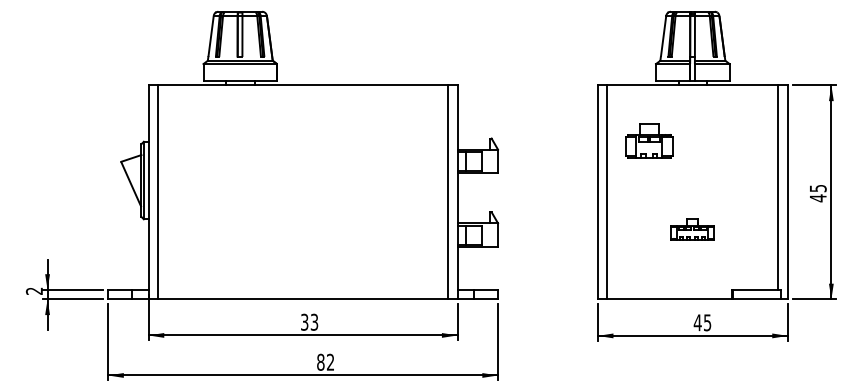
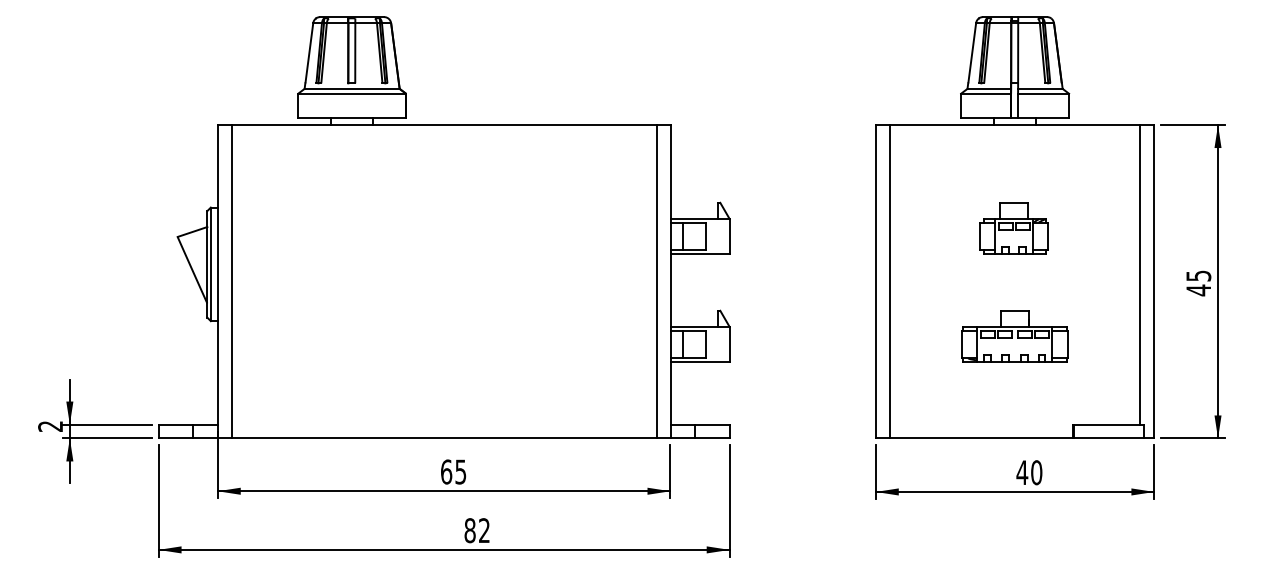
part: (649, 140) -> (1014, 227), moved
part: (692, 229) -> (1014, 336), size x1.67
text: (309, 321) -> (453, 470), 33 -> 65
text: (707, 322) -> (1036, 472), 45 -> 40

